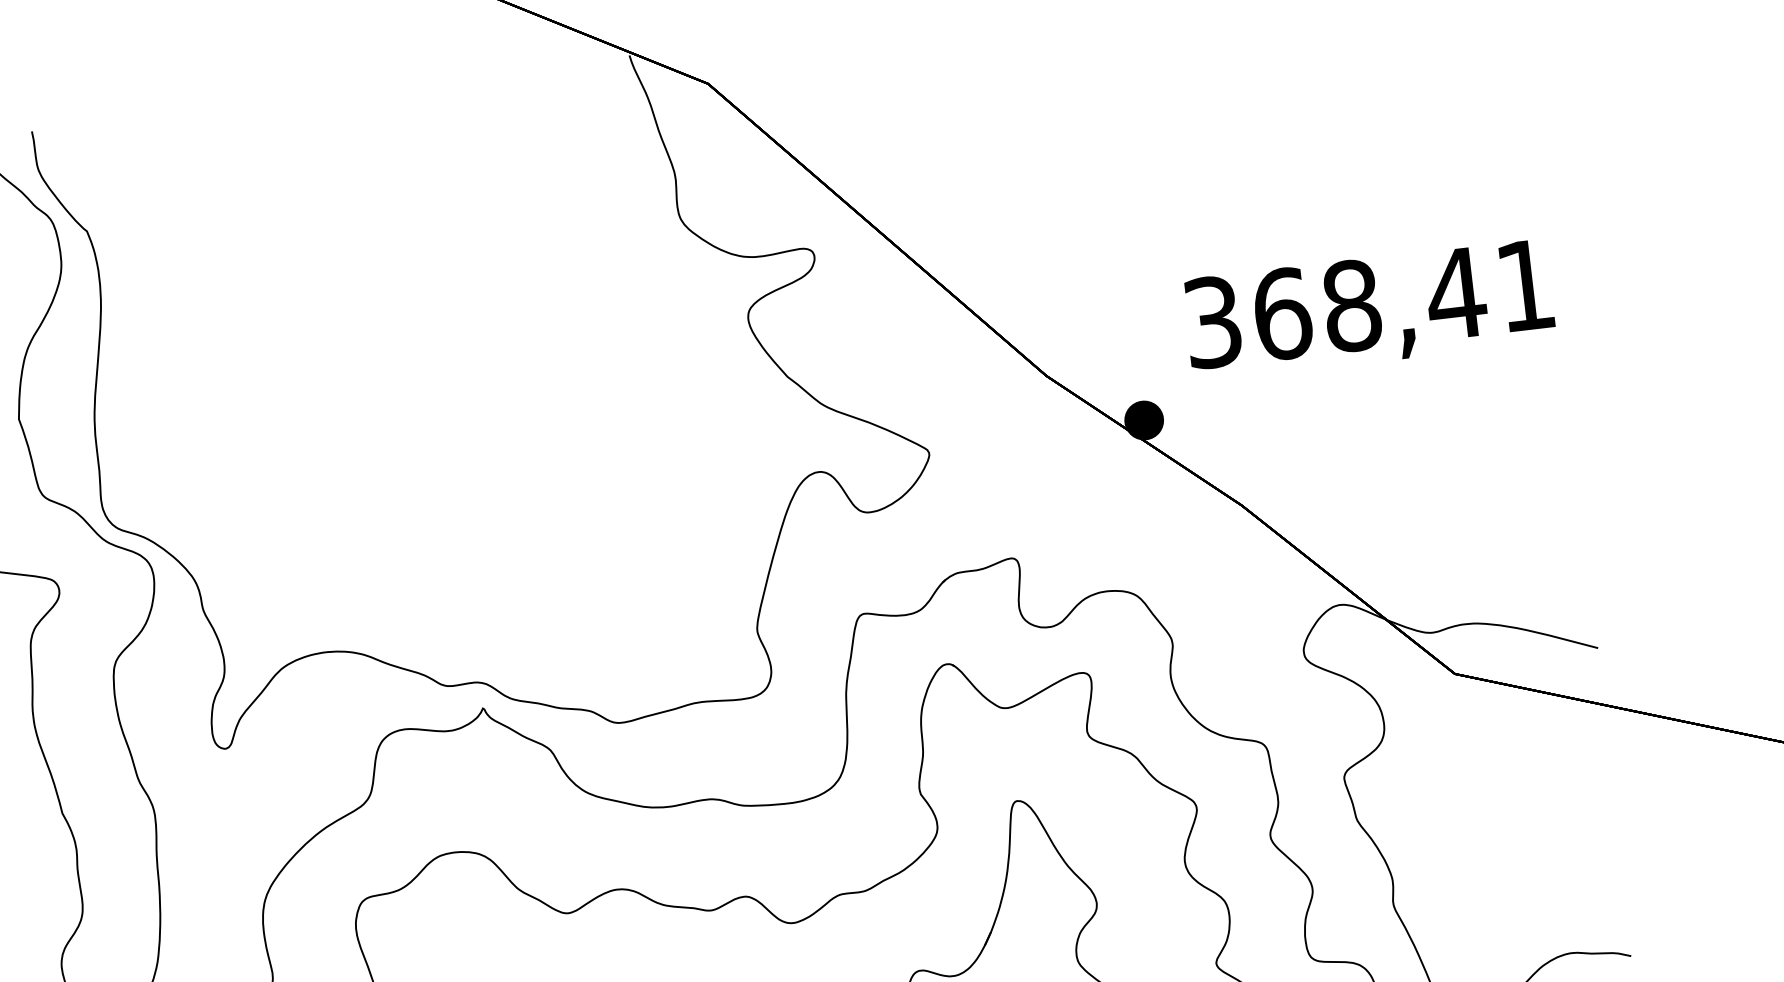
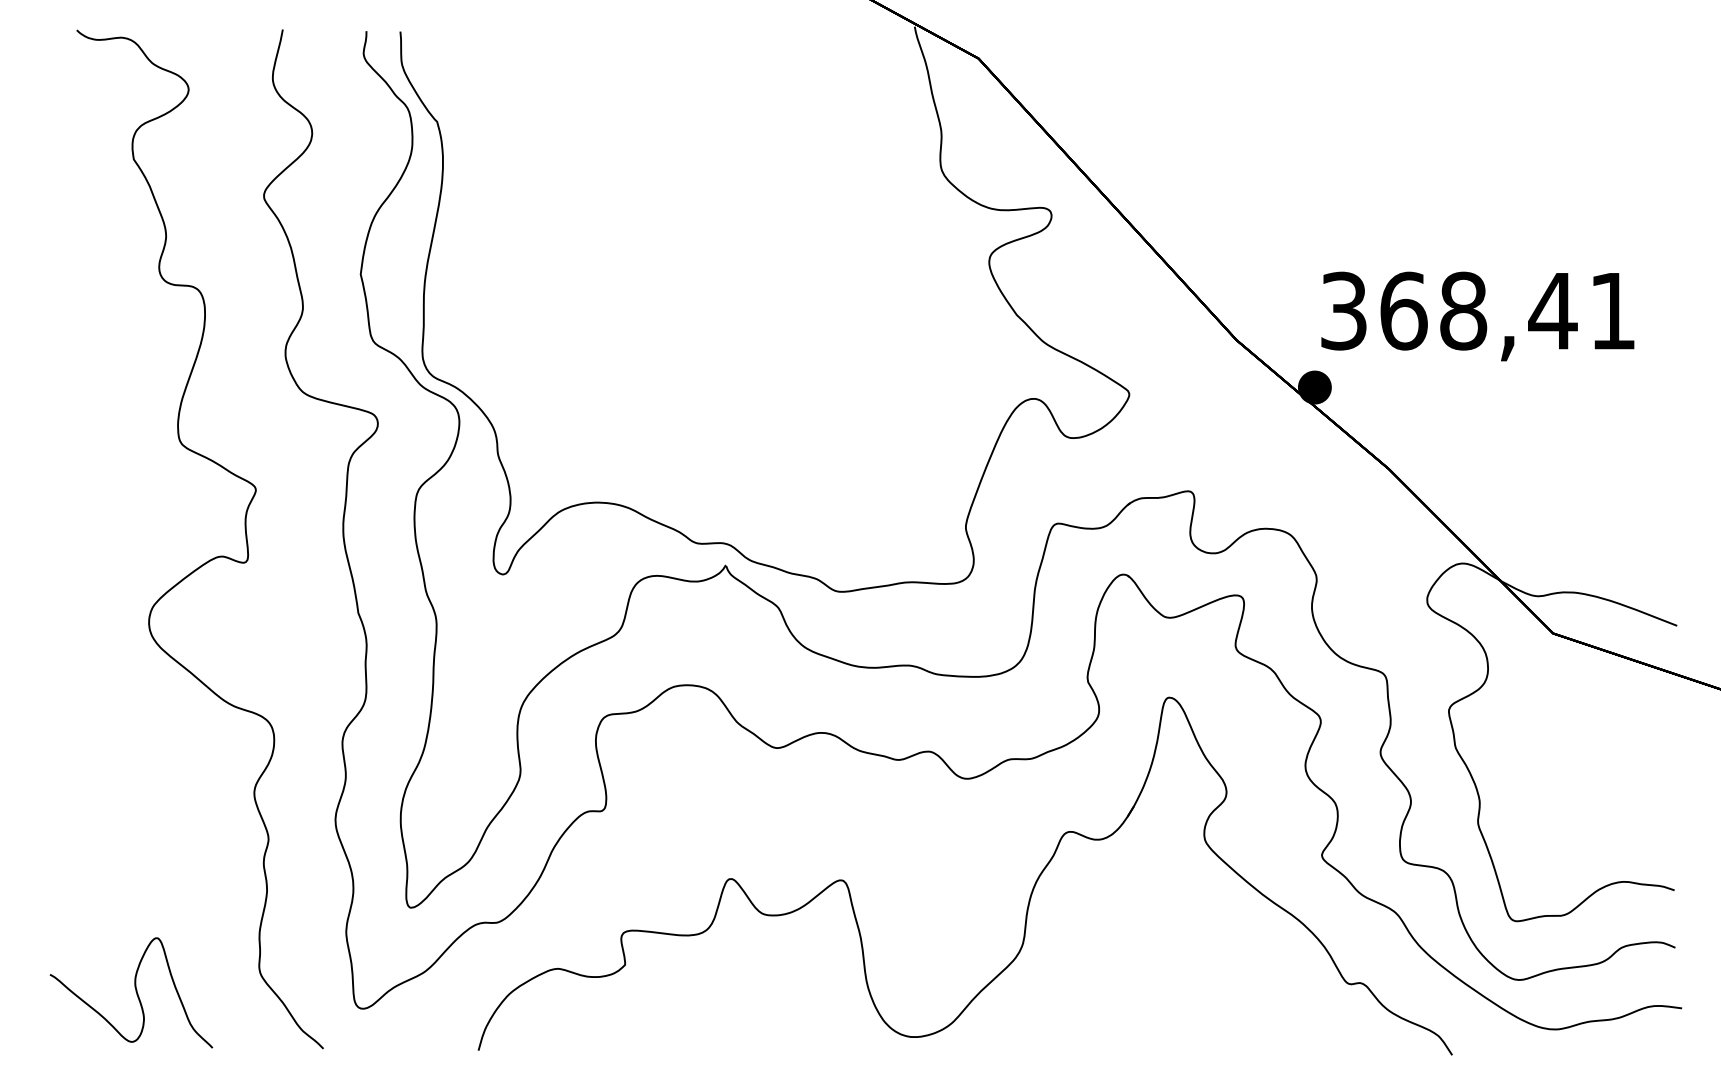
text: (1368, 310) -> (1477, 316), moved

